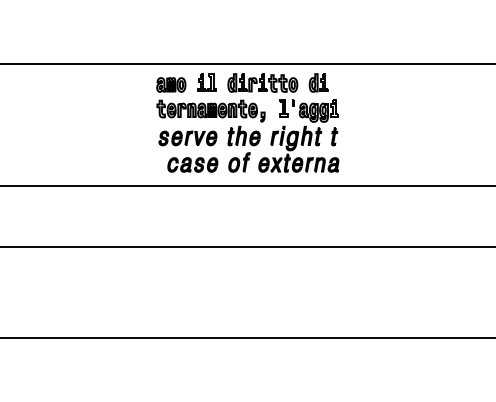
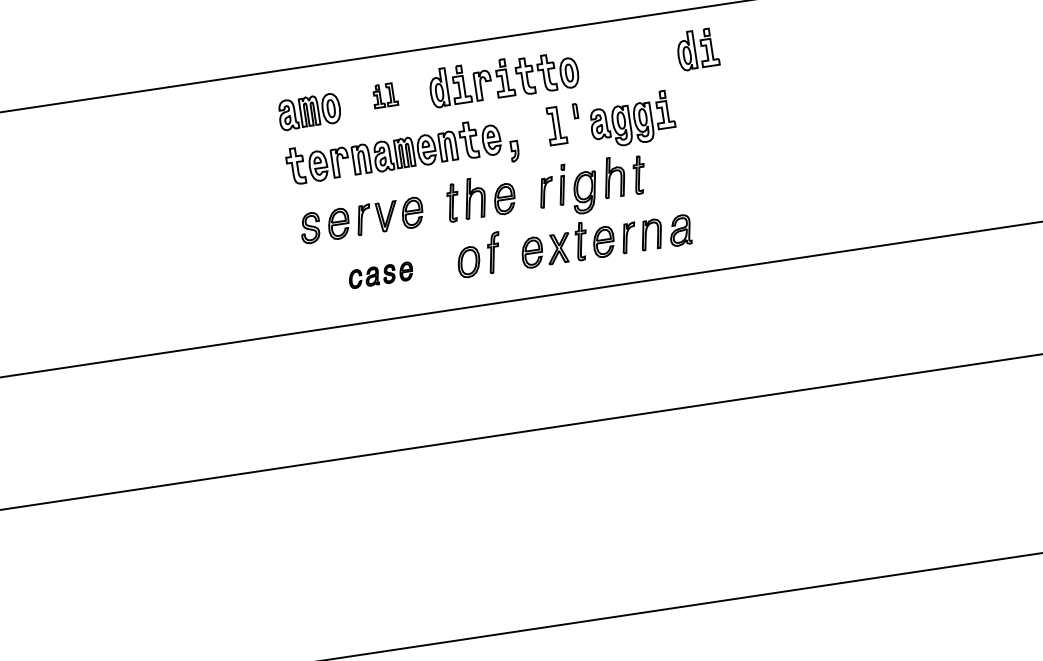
part: (206, 82) -> (383, 95), size x0.6
part: (318, 82) -> (696, 48), moved
part: (334, 136) -> (673, 169), removed
part: (192, 164) -> (380, 274), size x0.6

